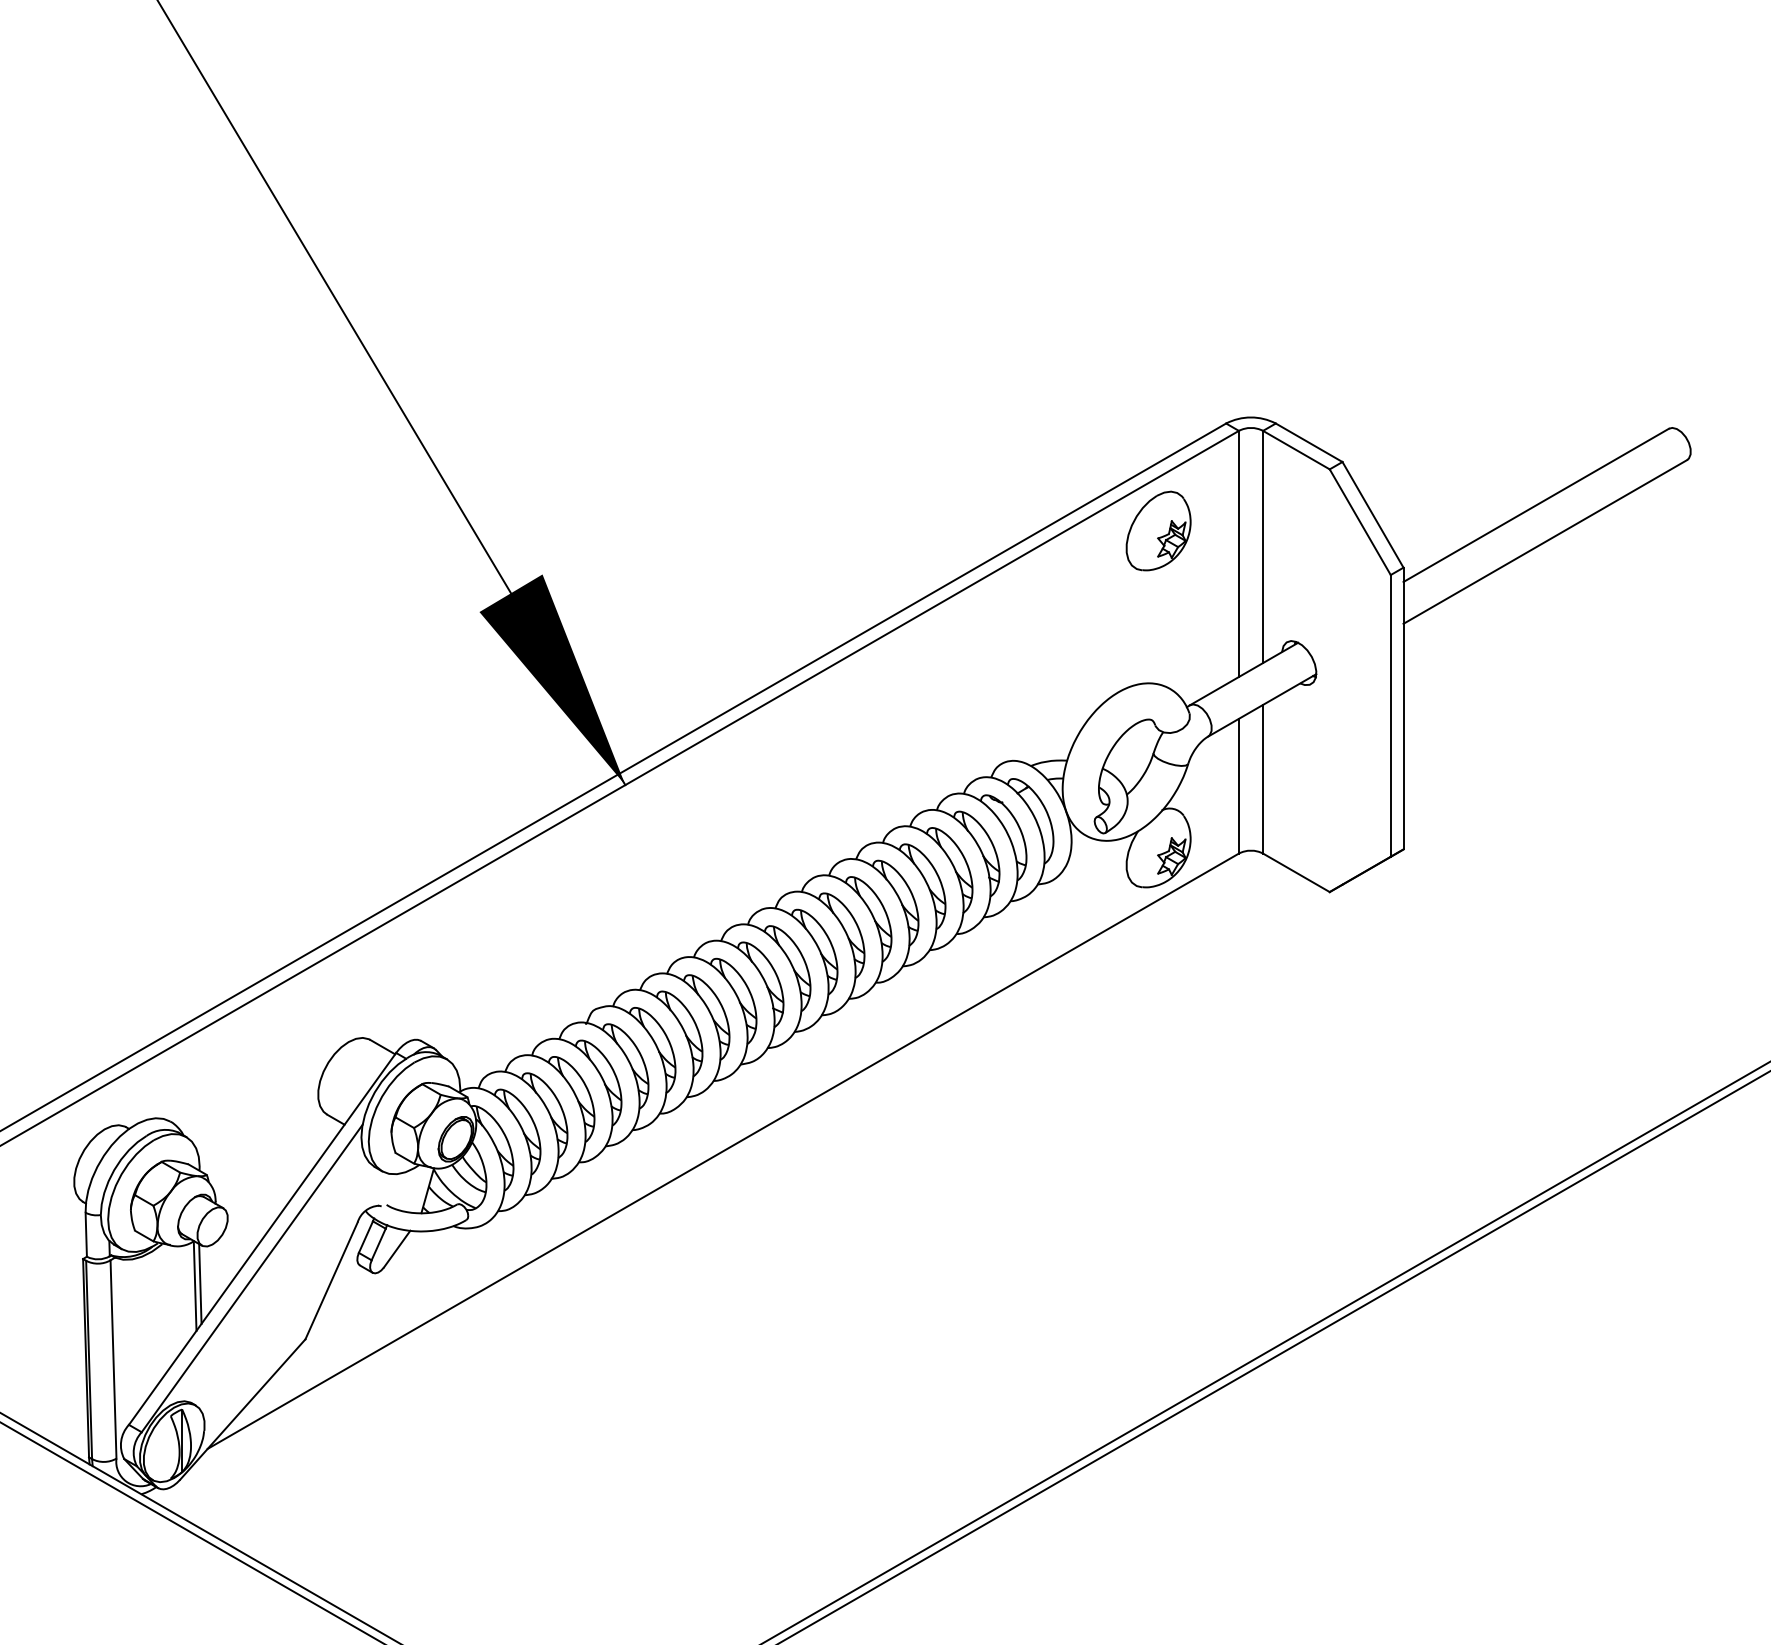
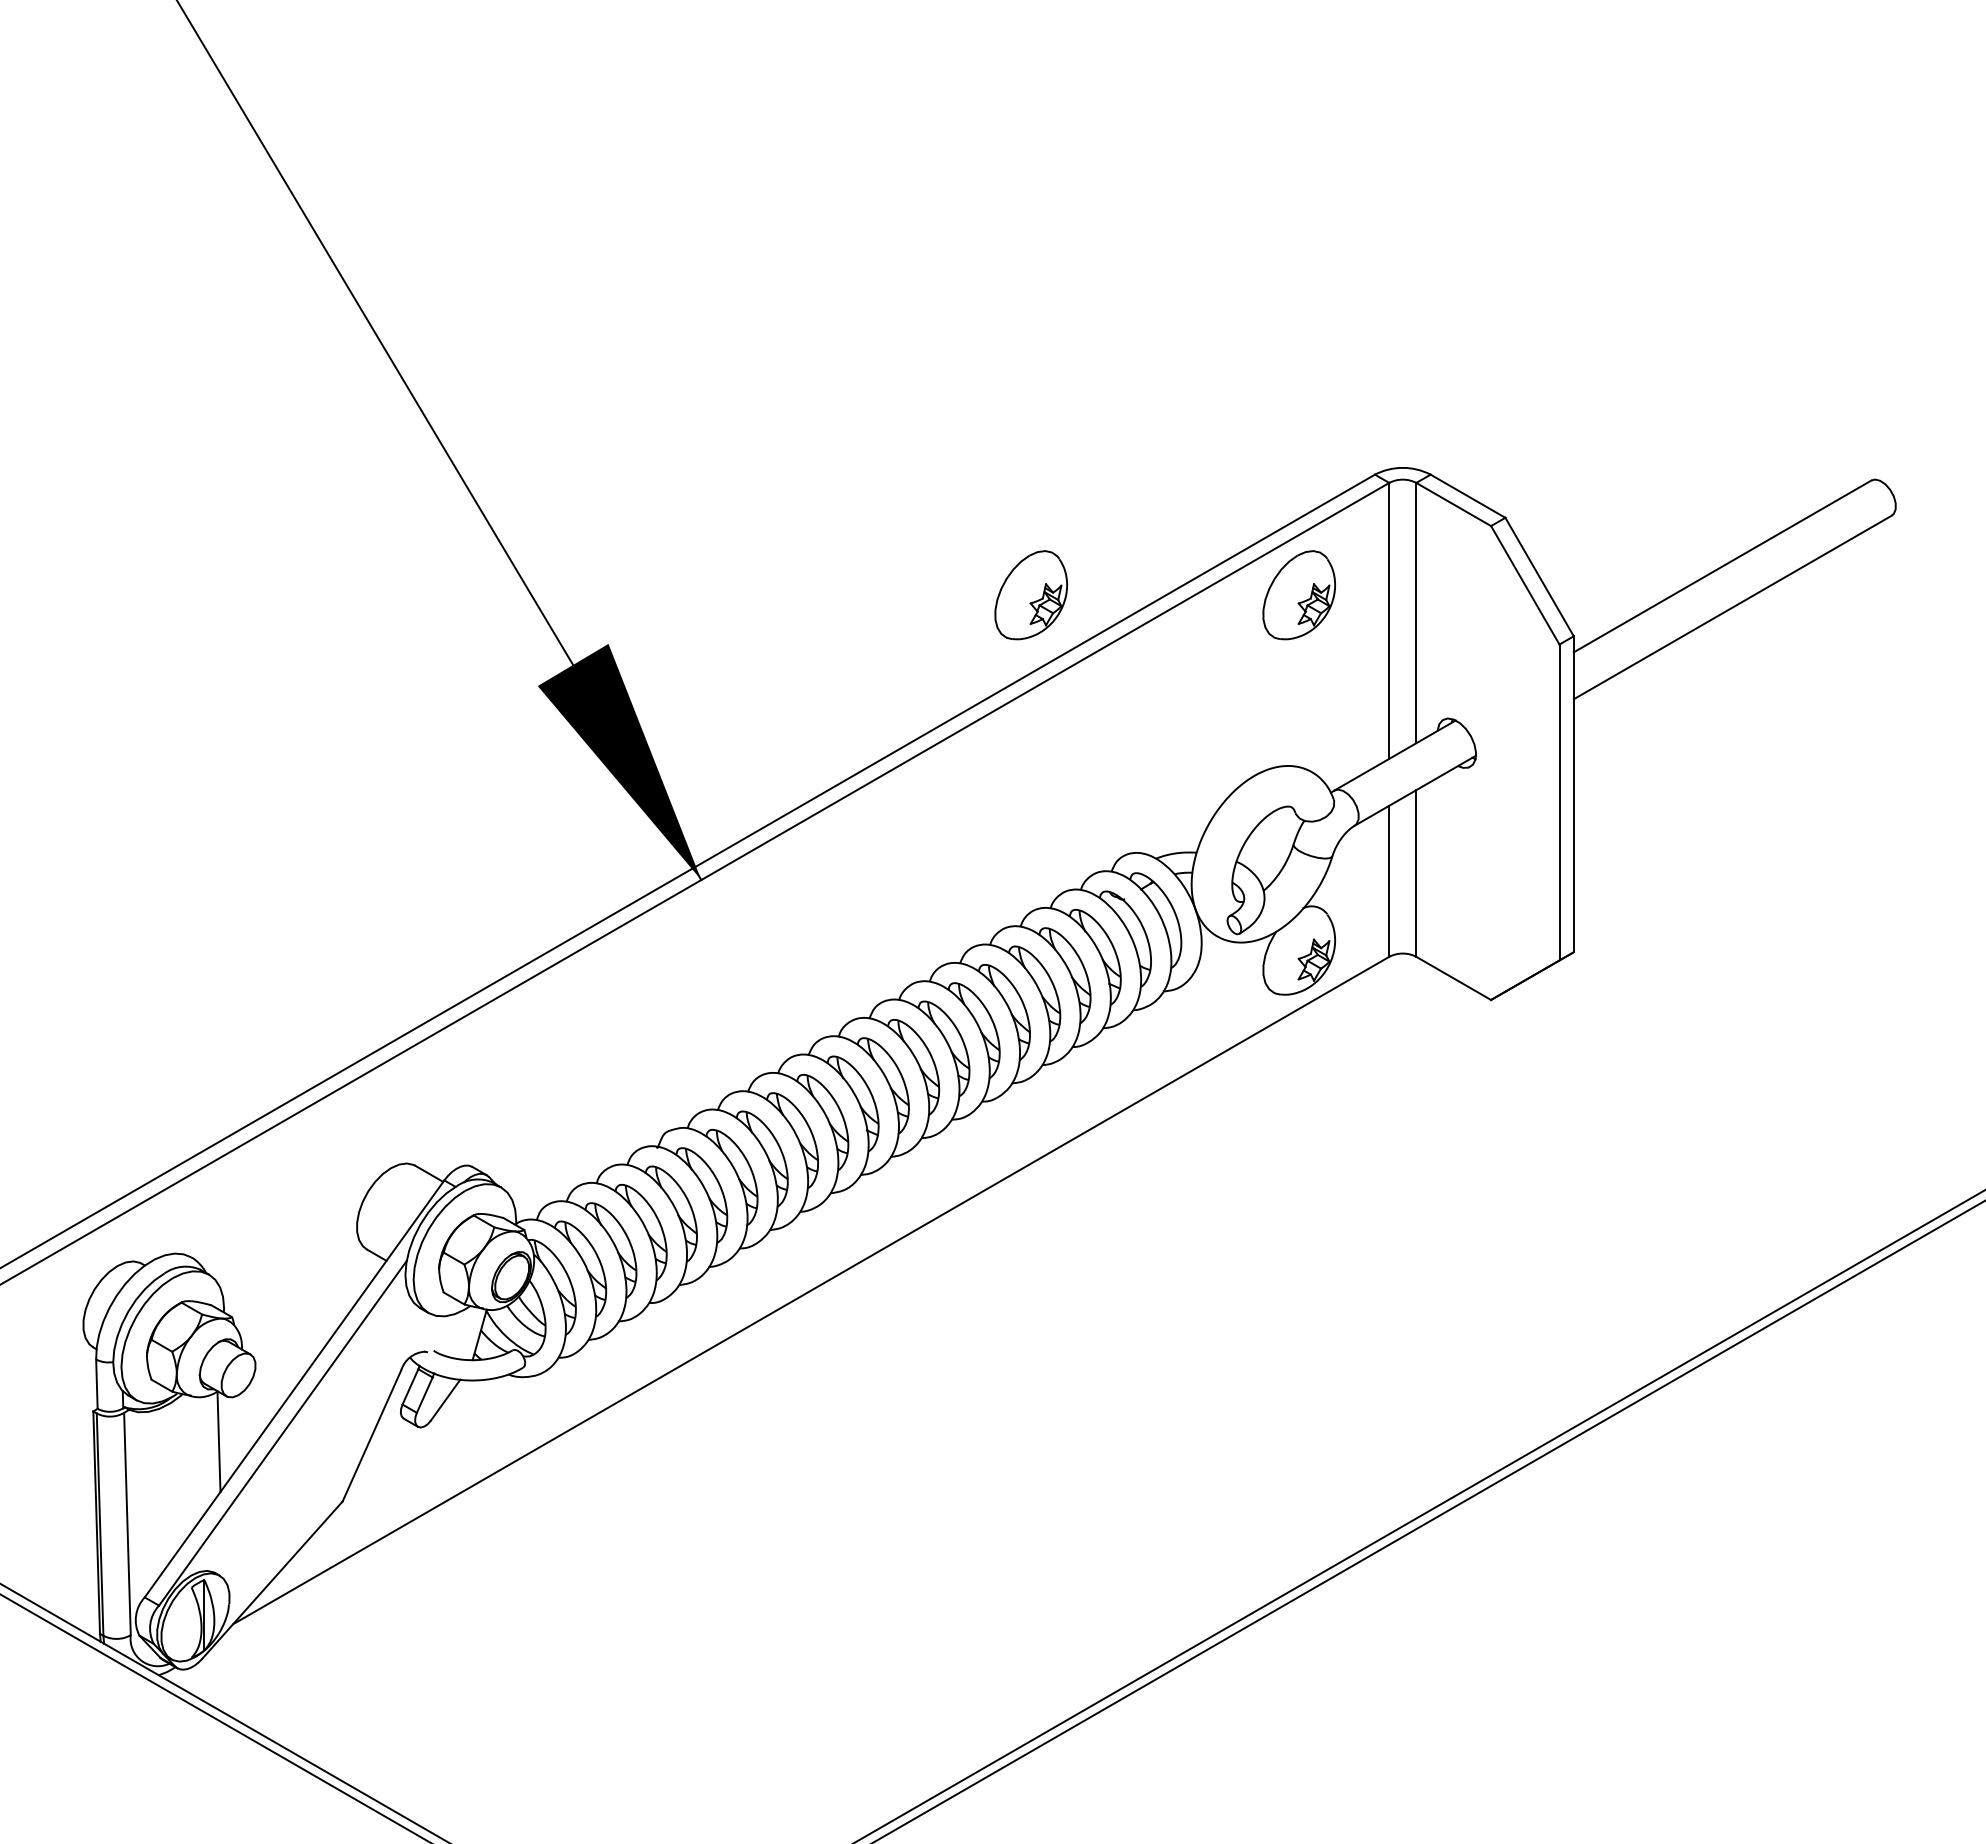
part: (918, 531) -> (1030, 595), added
line: (200, 1284) -> (224, 1439), removed

